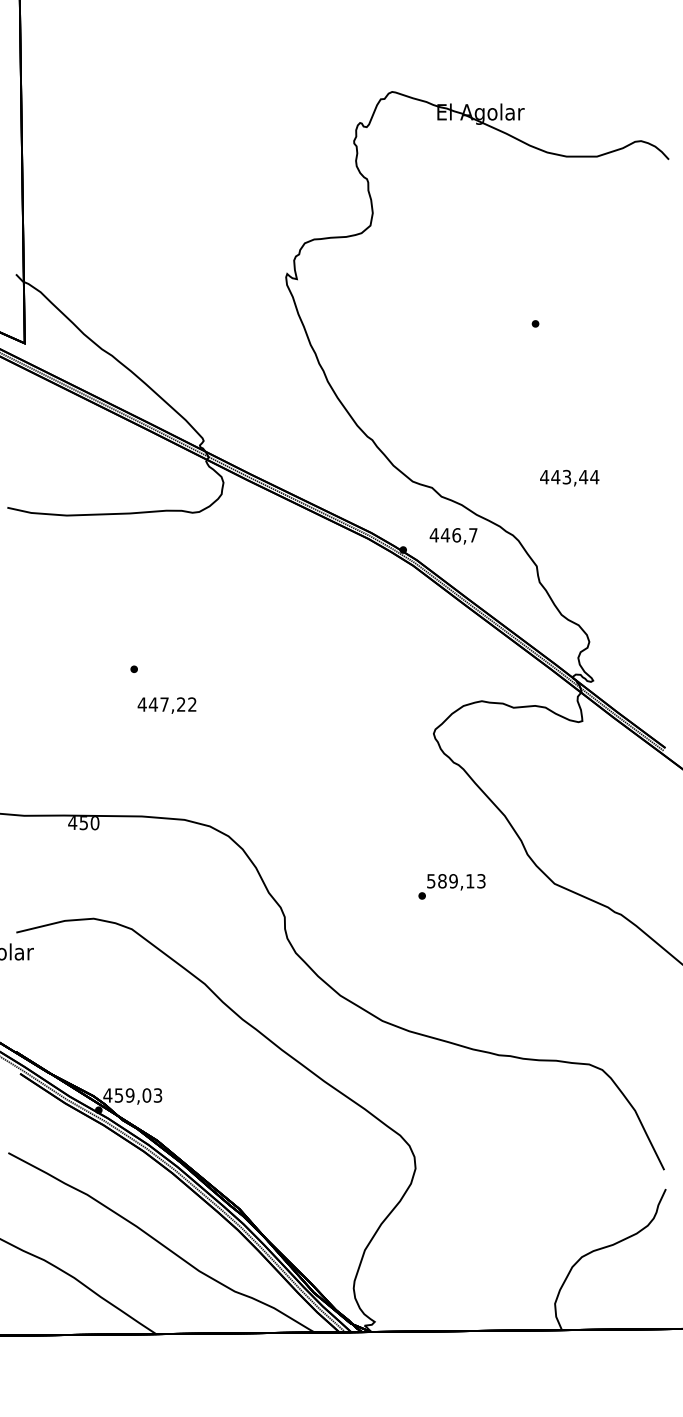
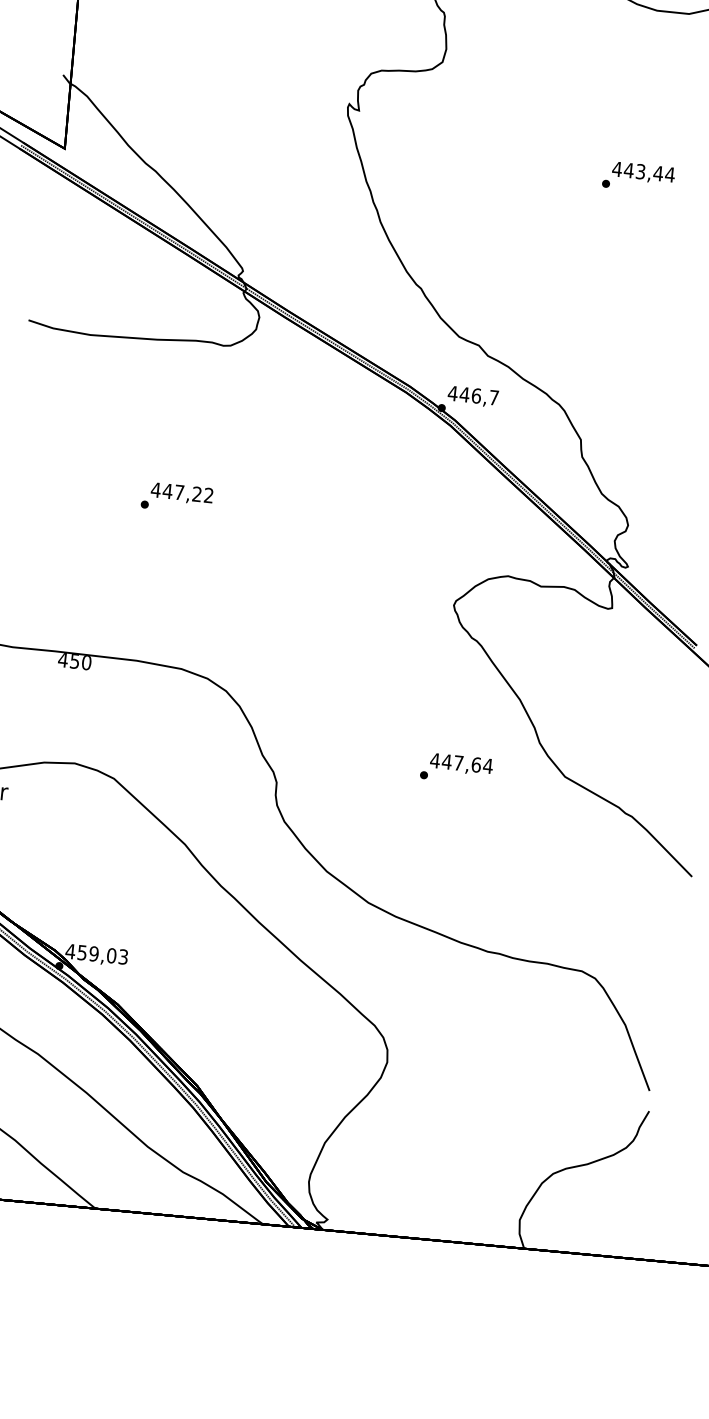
text: (569, 477) -> (643, 172), moved
text: (453, 536) -> (473, 396), moved
text: (166, 705) -> (181, 493), moved
text: (455, 881) -> (460, 763), 589,13 -> 447,64

